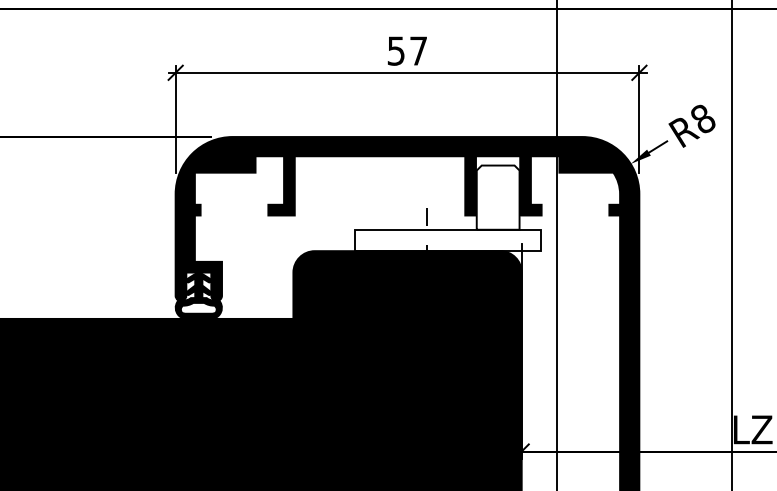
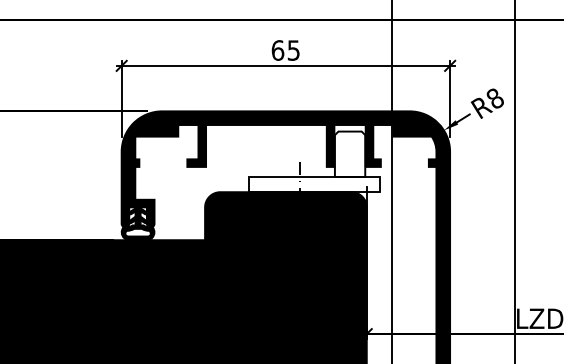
text: (406, 51) -> (285, 50), 57 -> 65

